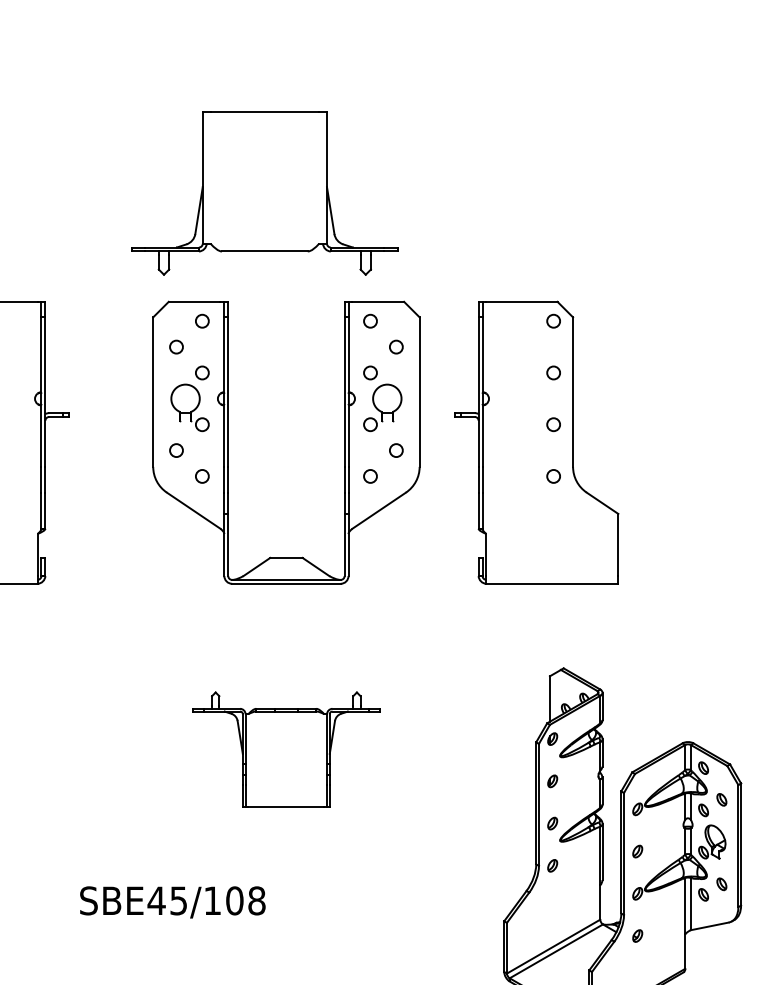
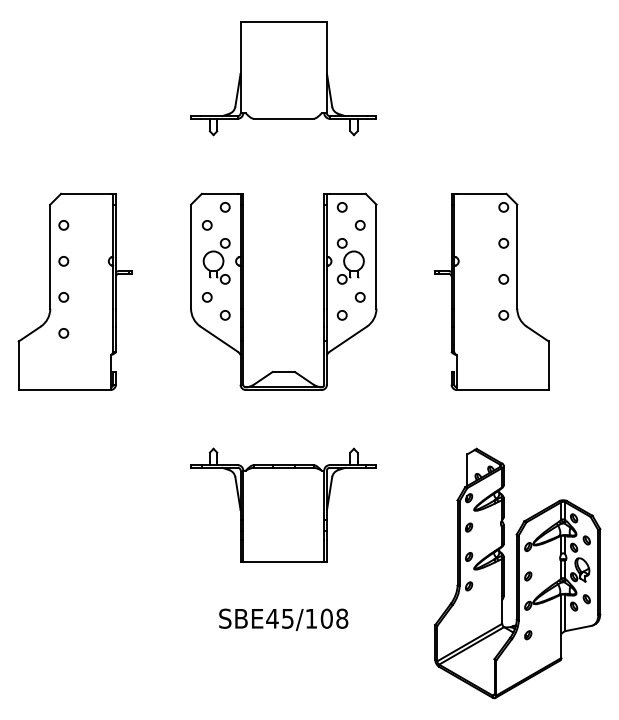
part: (264, 193) -> (283, 78), moved
part: (536, 442) -> (491, 291), moved
part: (286, 748) -> (283, 504), size x1.43
text: (172, 901) -> (283, 619), moved

